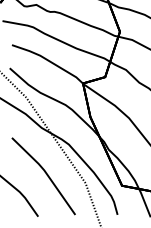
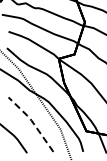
line: (44, 171) -> (31, 121), solid -> dashed

